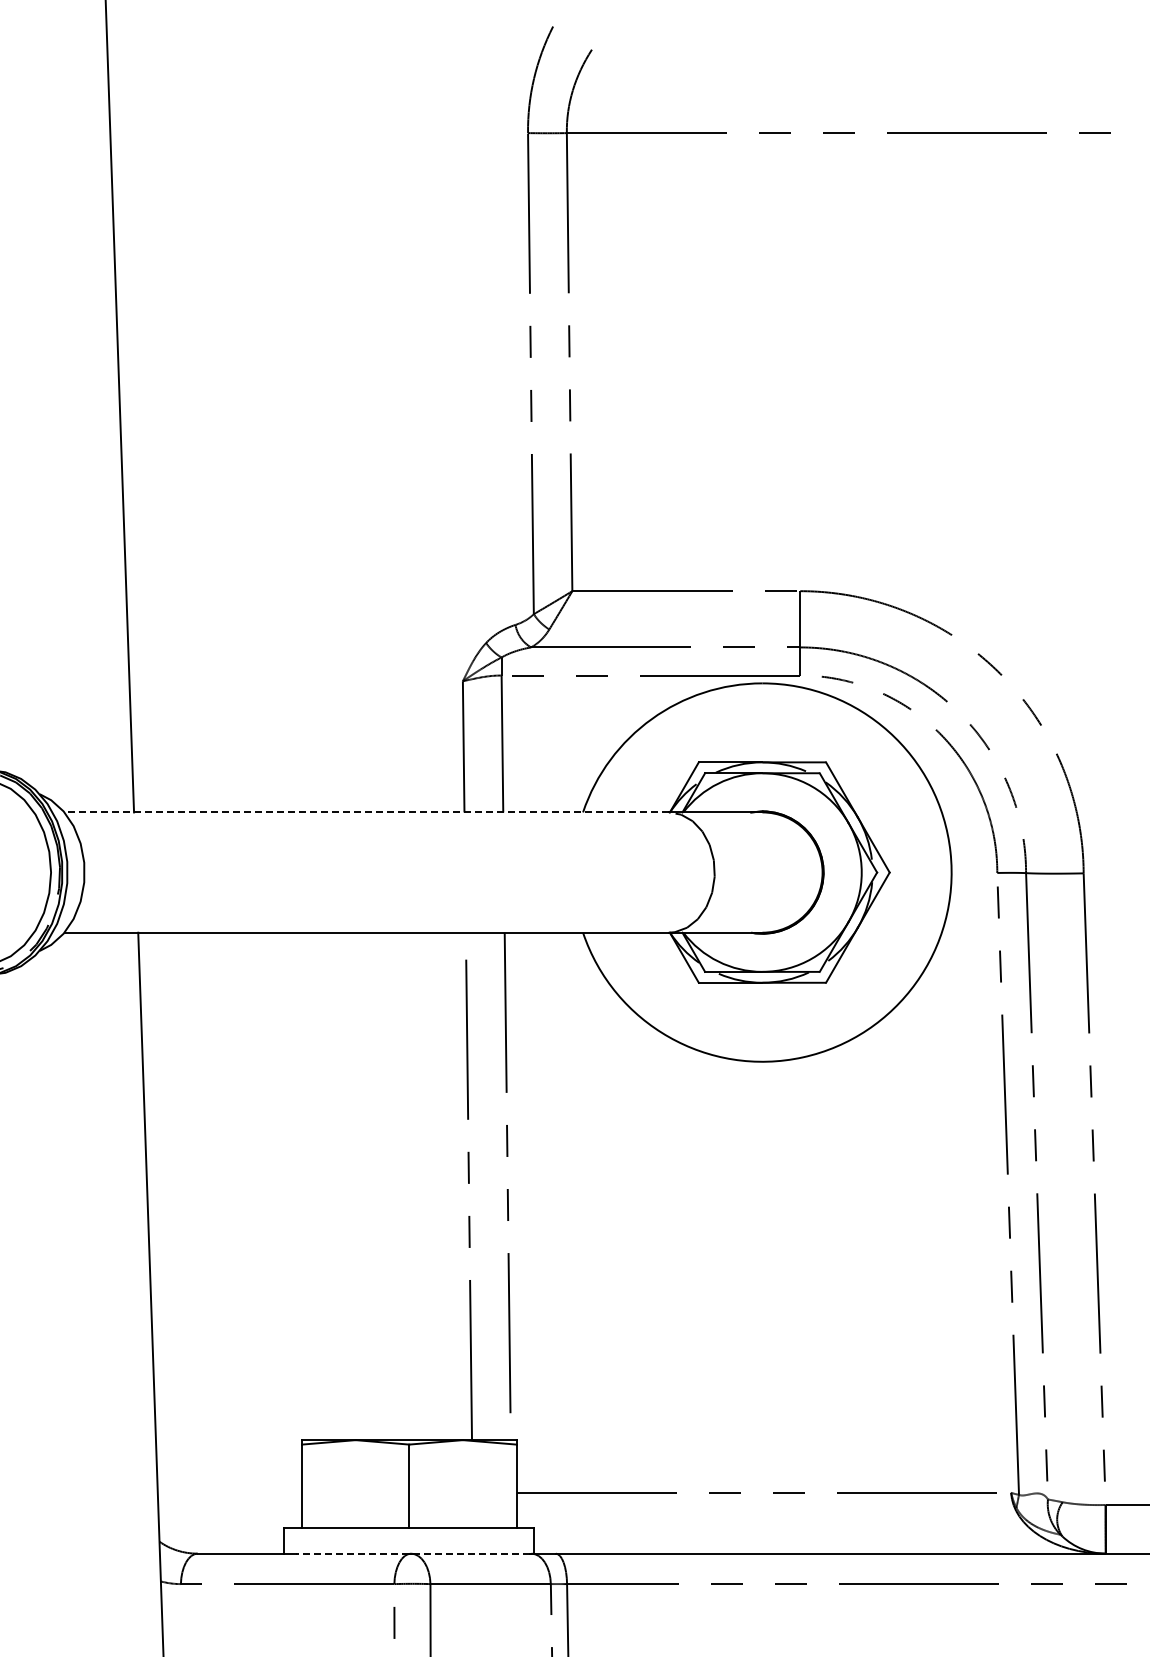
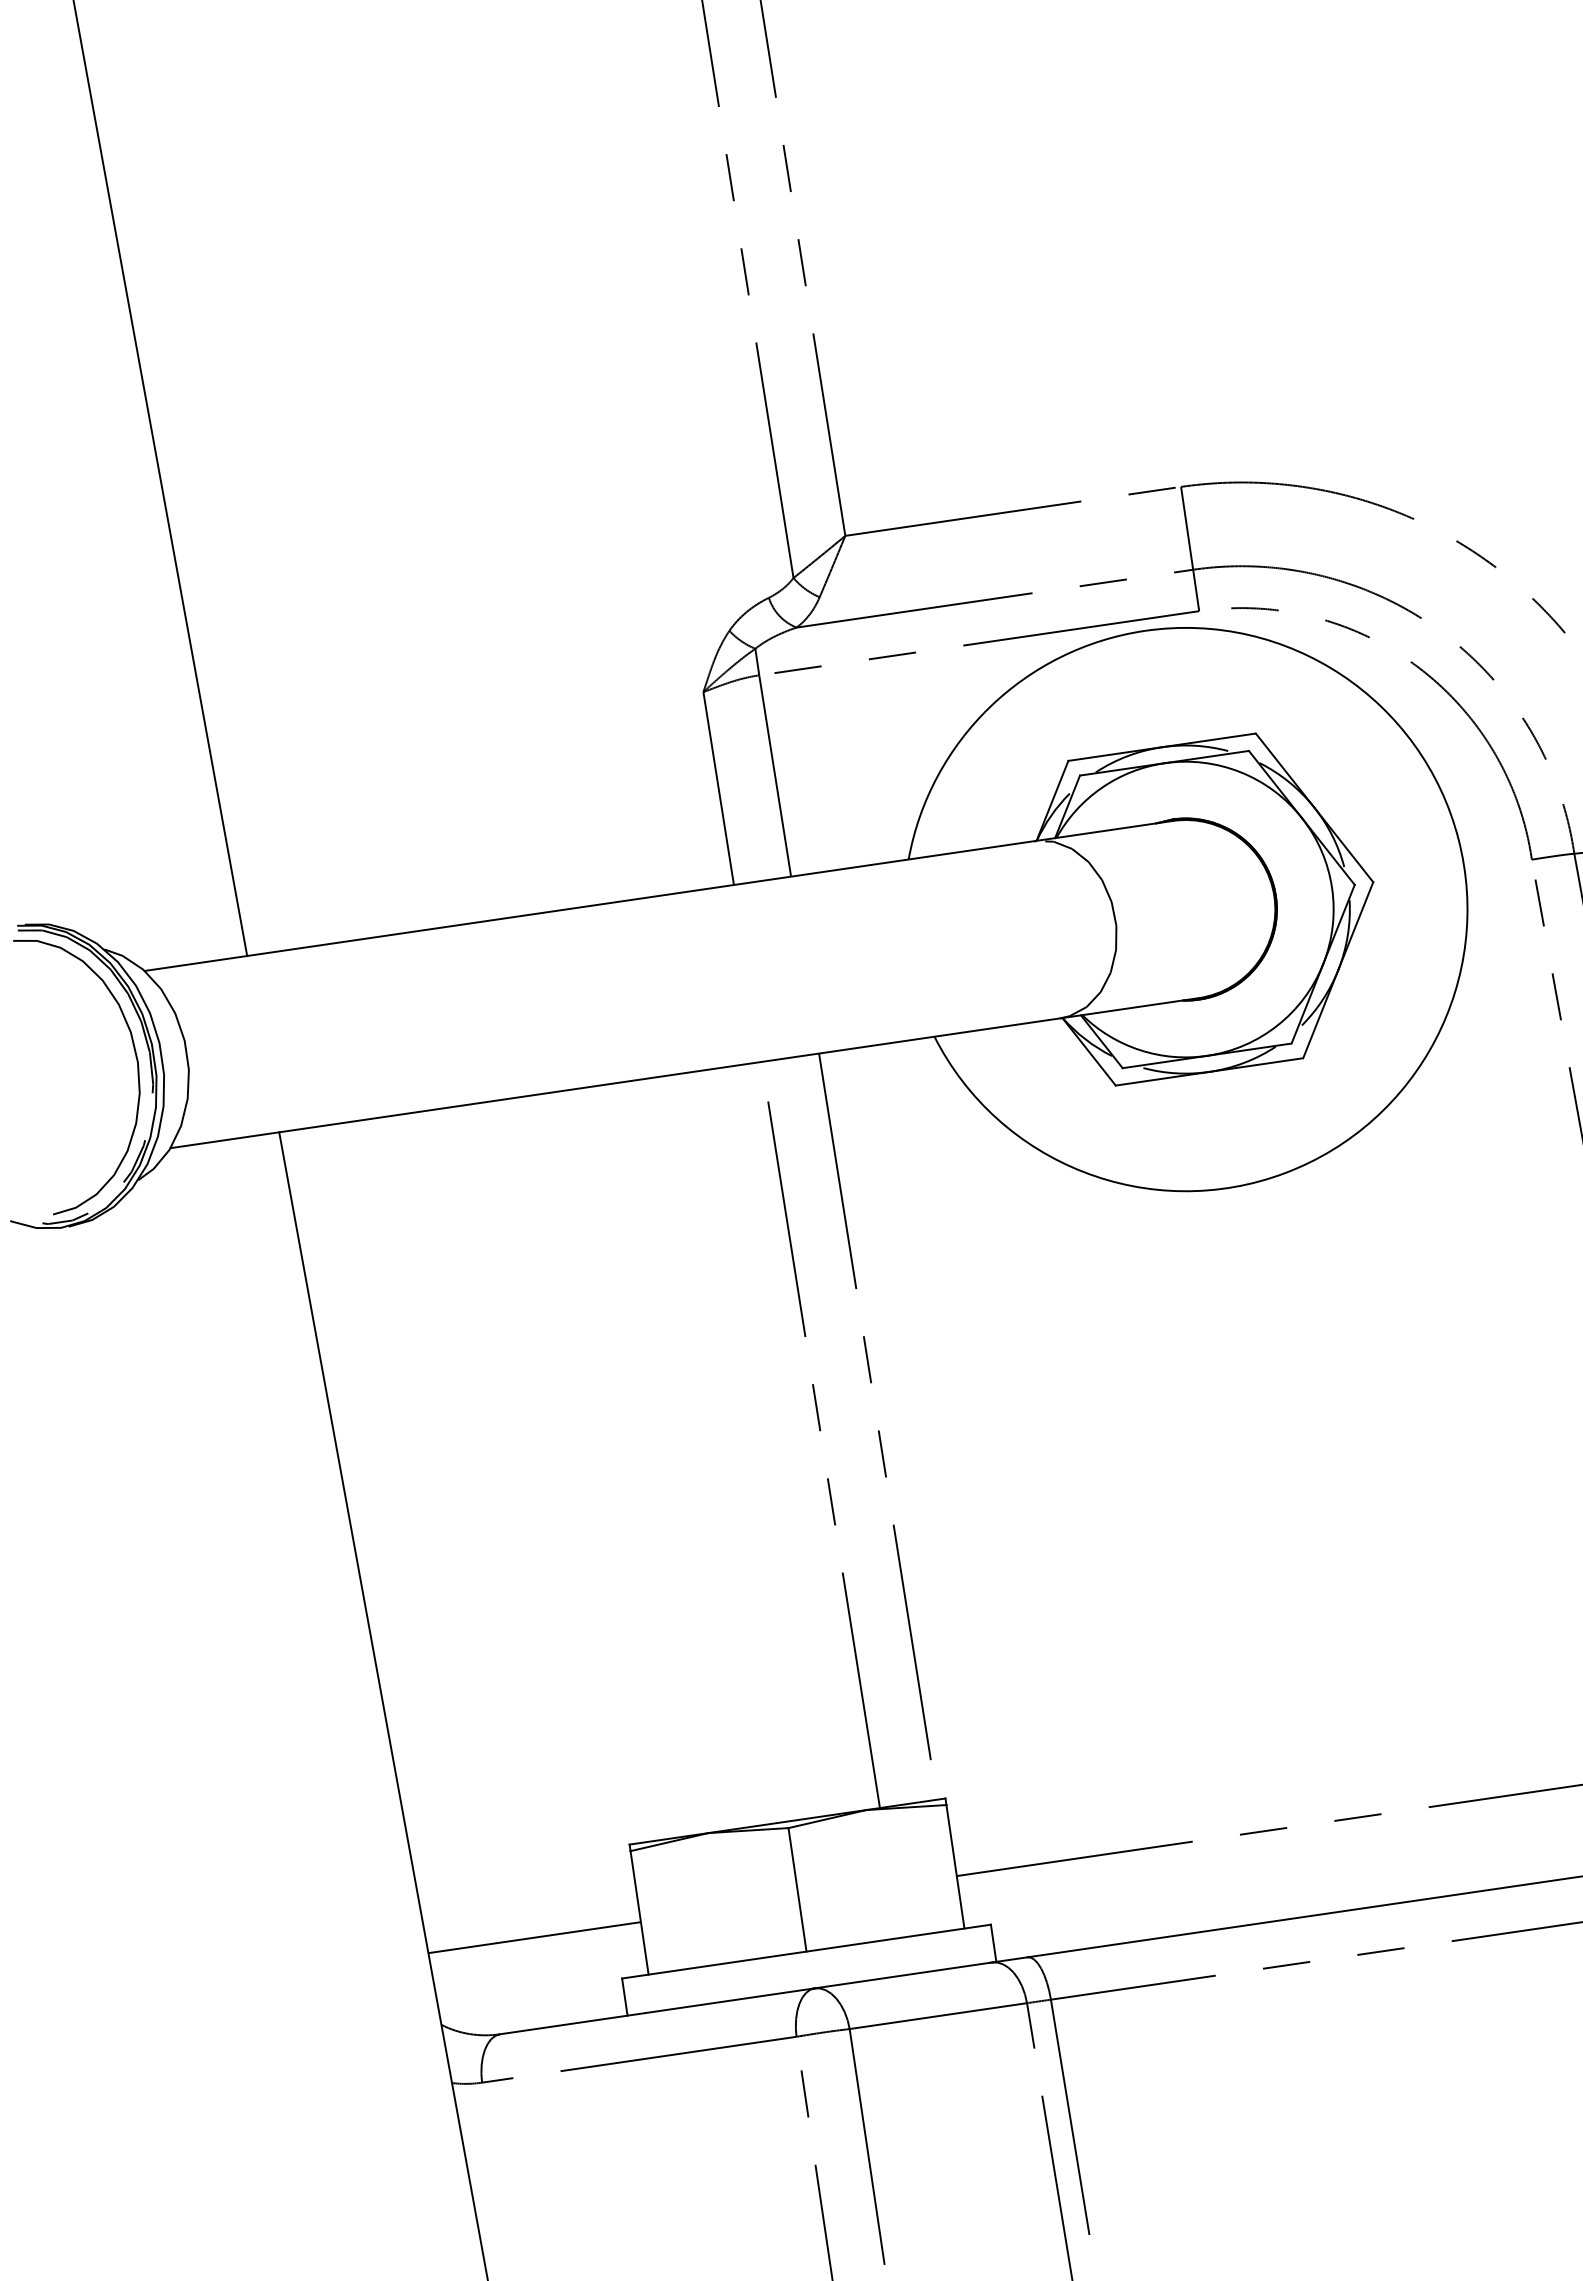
line: (366, 812) -> (589, 906), dashed -> solid
line: (229, 1492) -> (533, 1937), added
line: (413, 1553) -> (818, 1987), dashed -> solid

